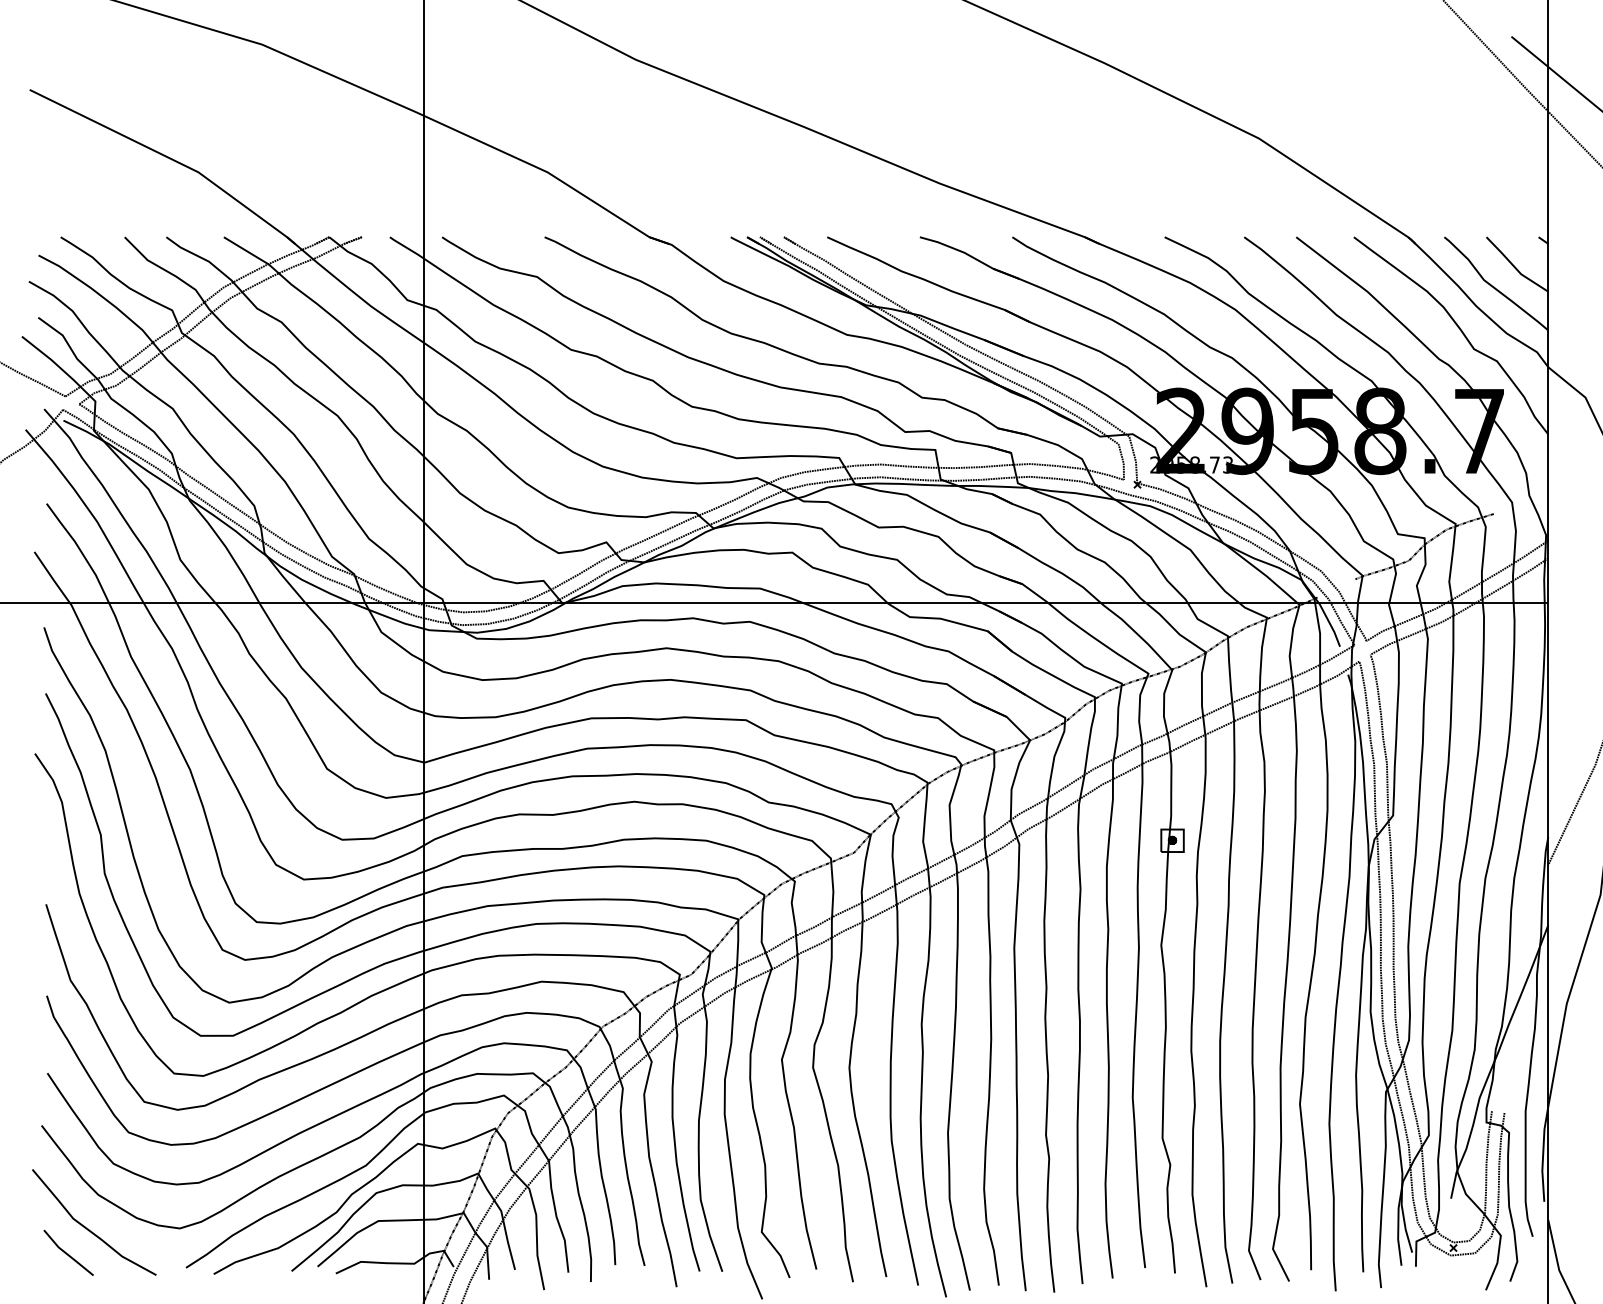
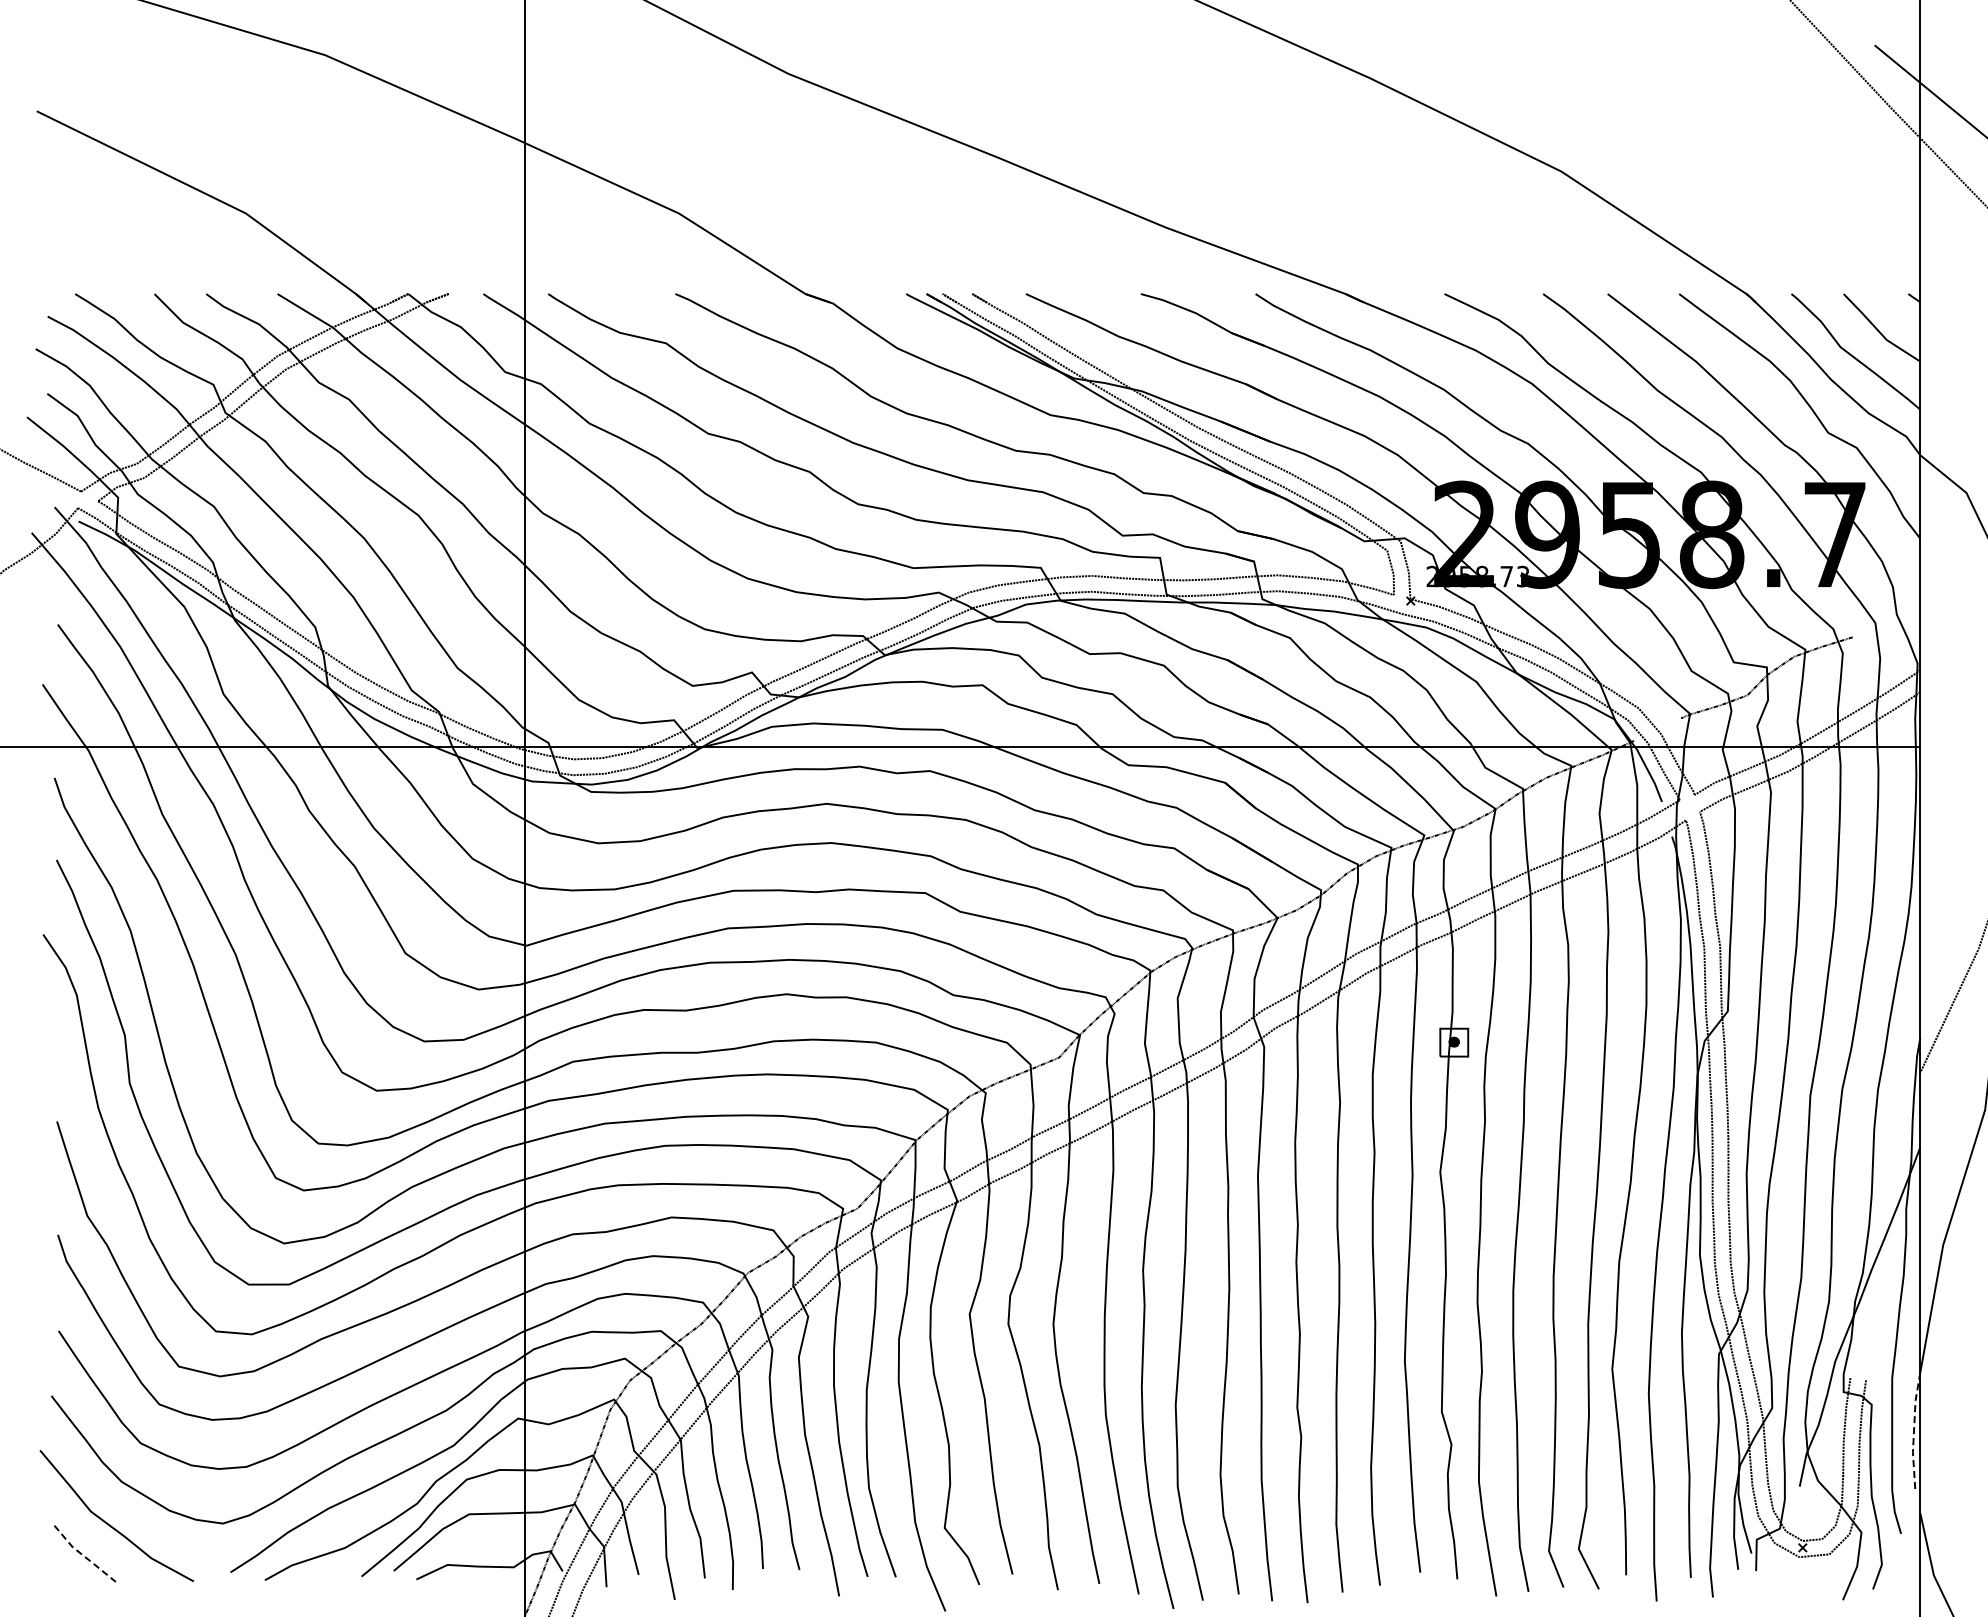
line: (1542, 1154) -> (1913, 1431), solid -> dashed
line: (67, 1254) -> (83, 1555), solid -> dashed

